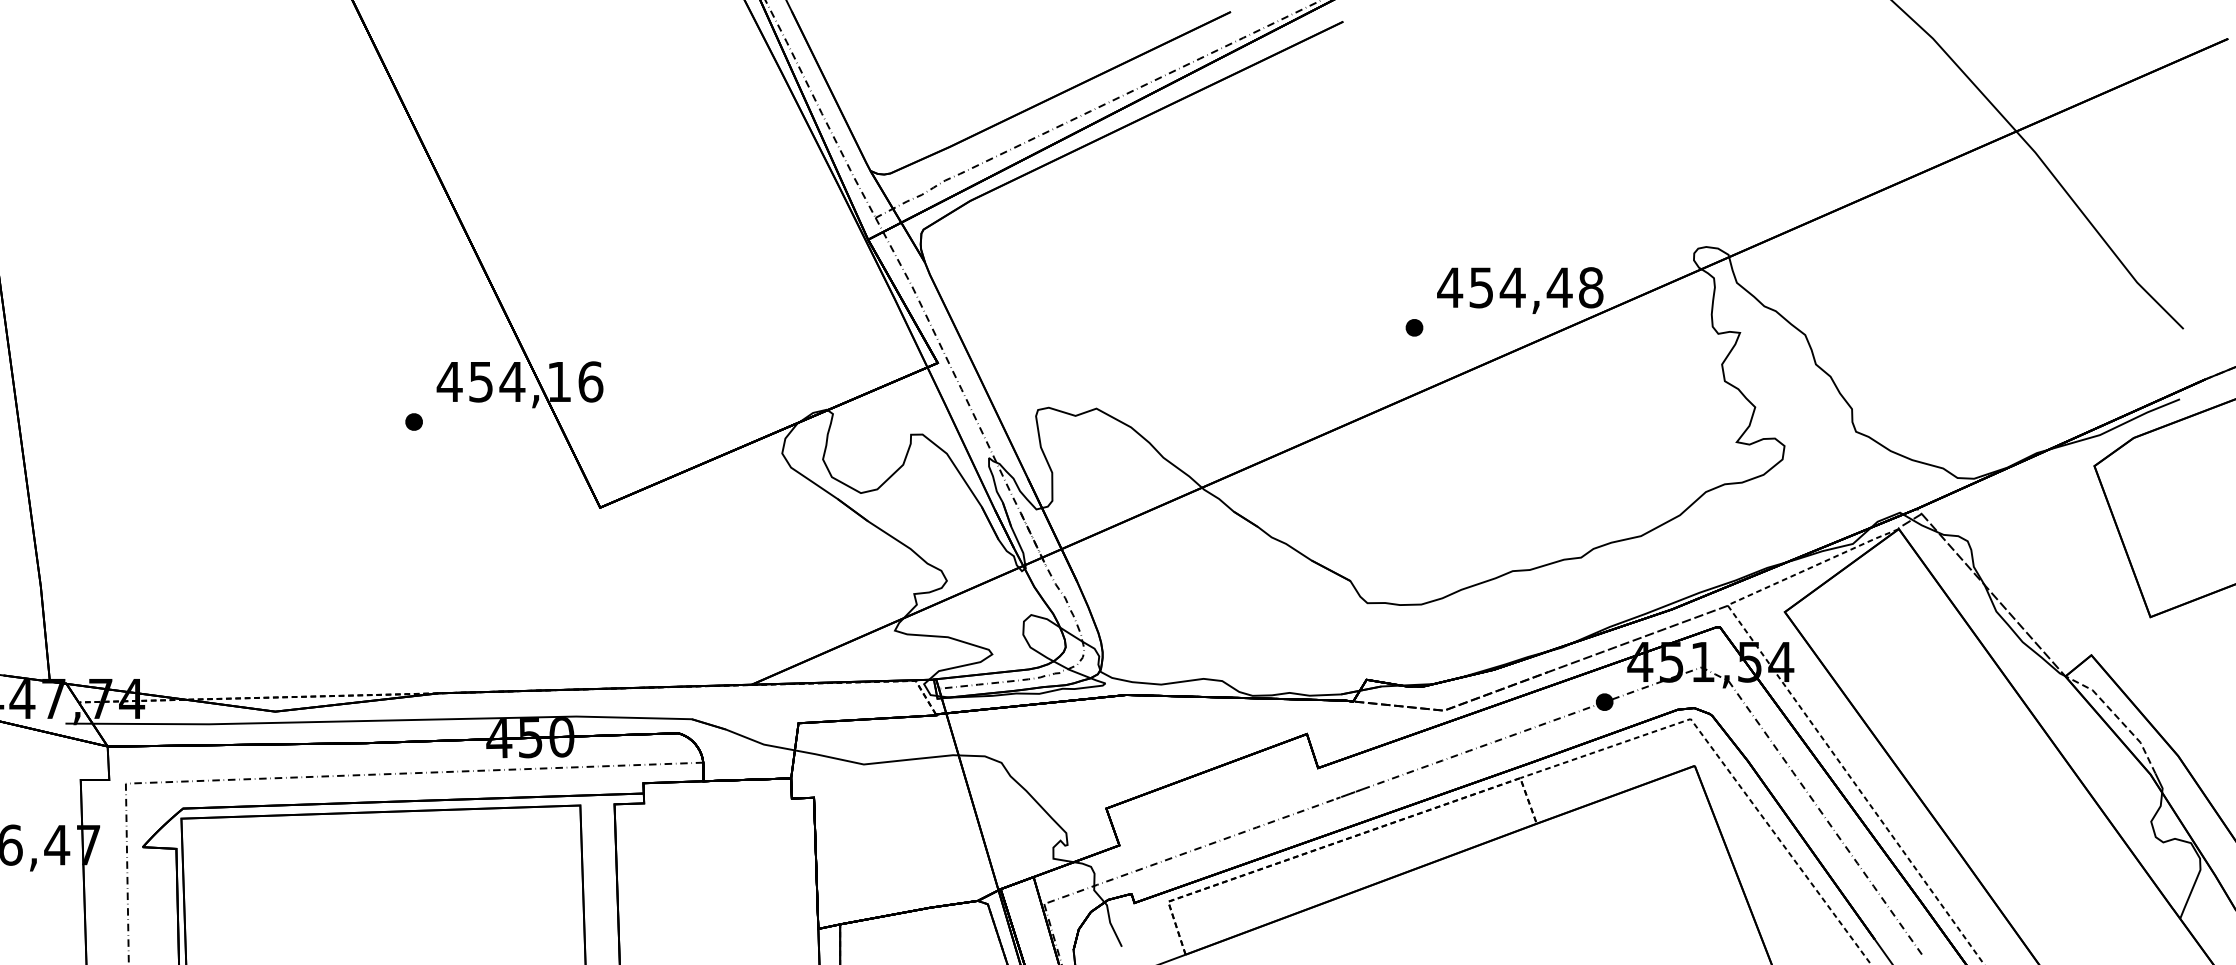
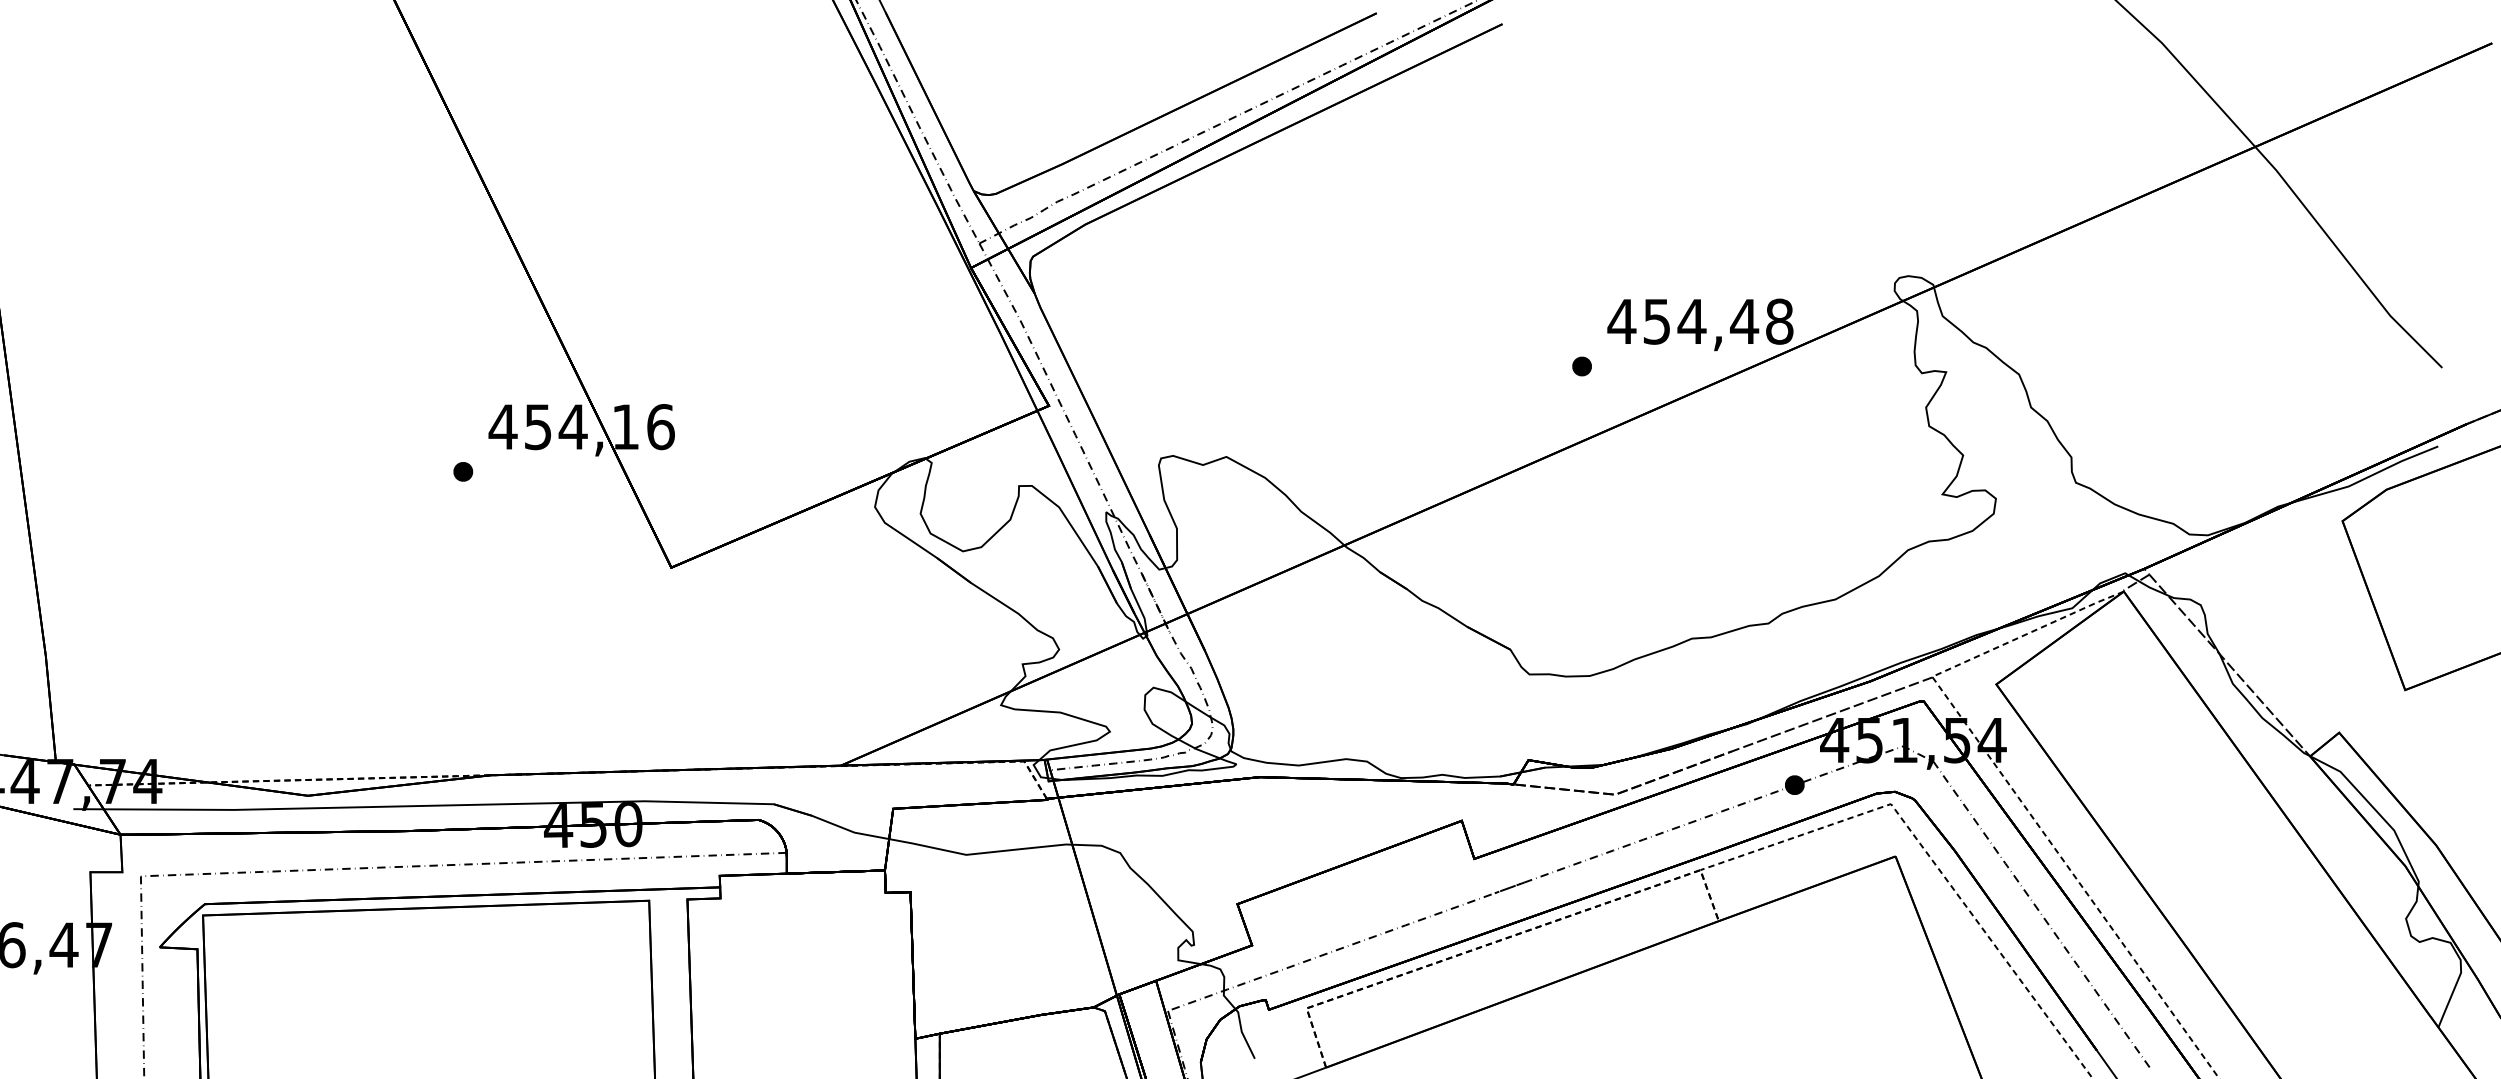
line: (2117, 717) -> (2368, 802), dashed -> solid

